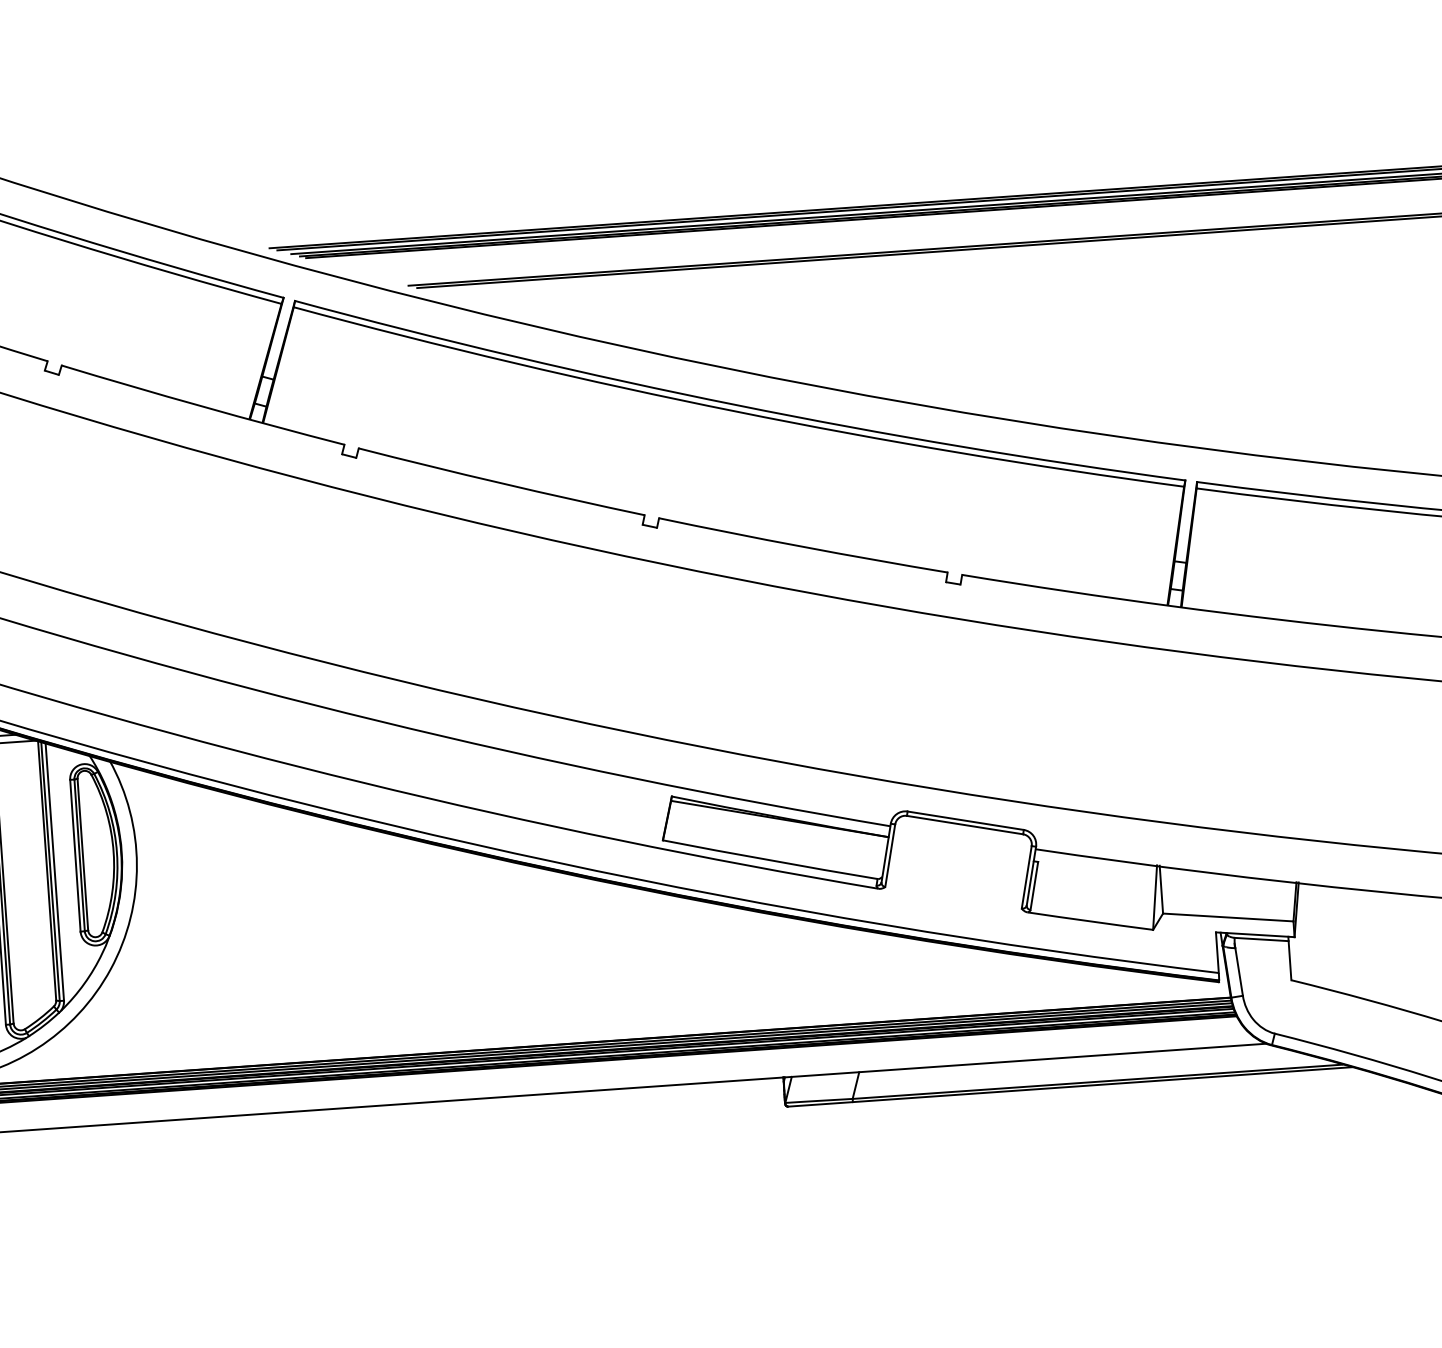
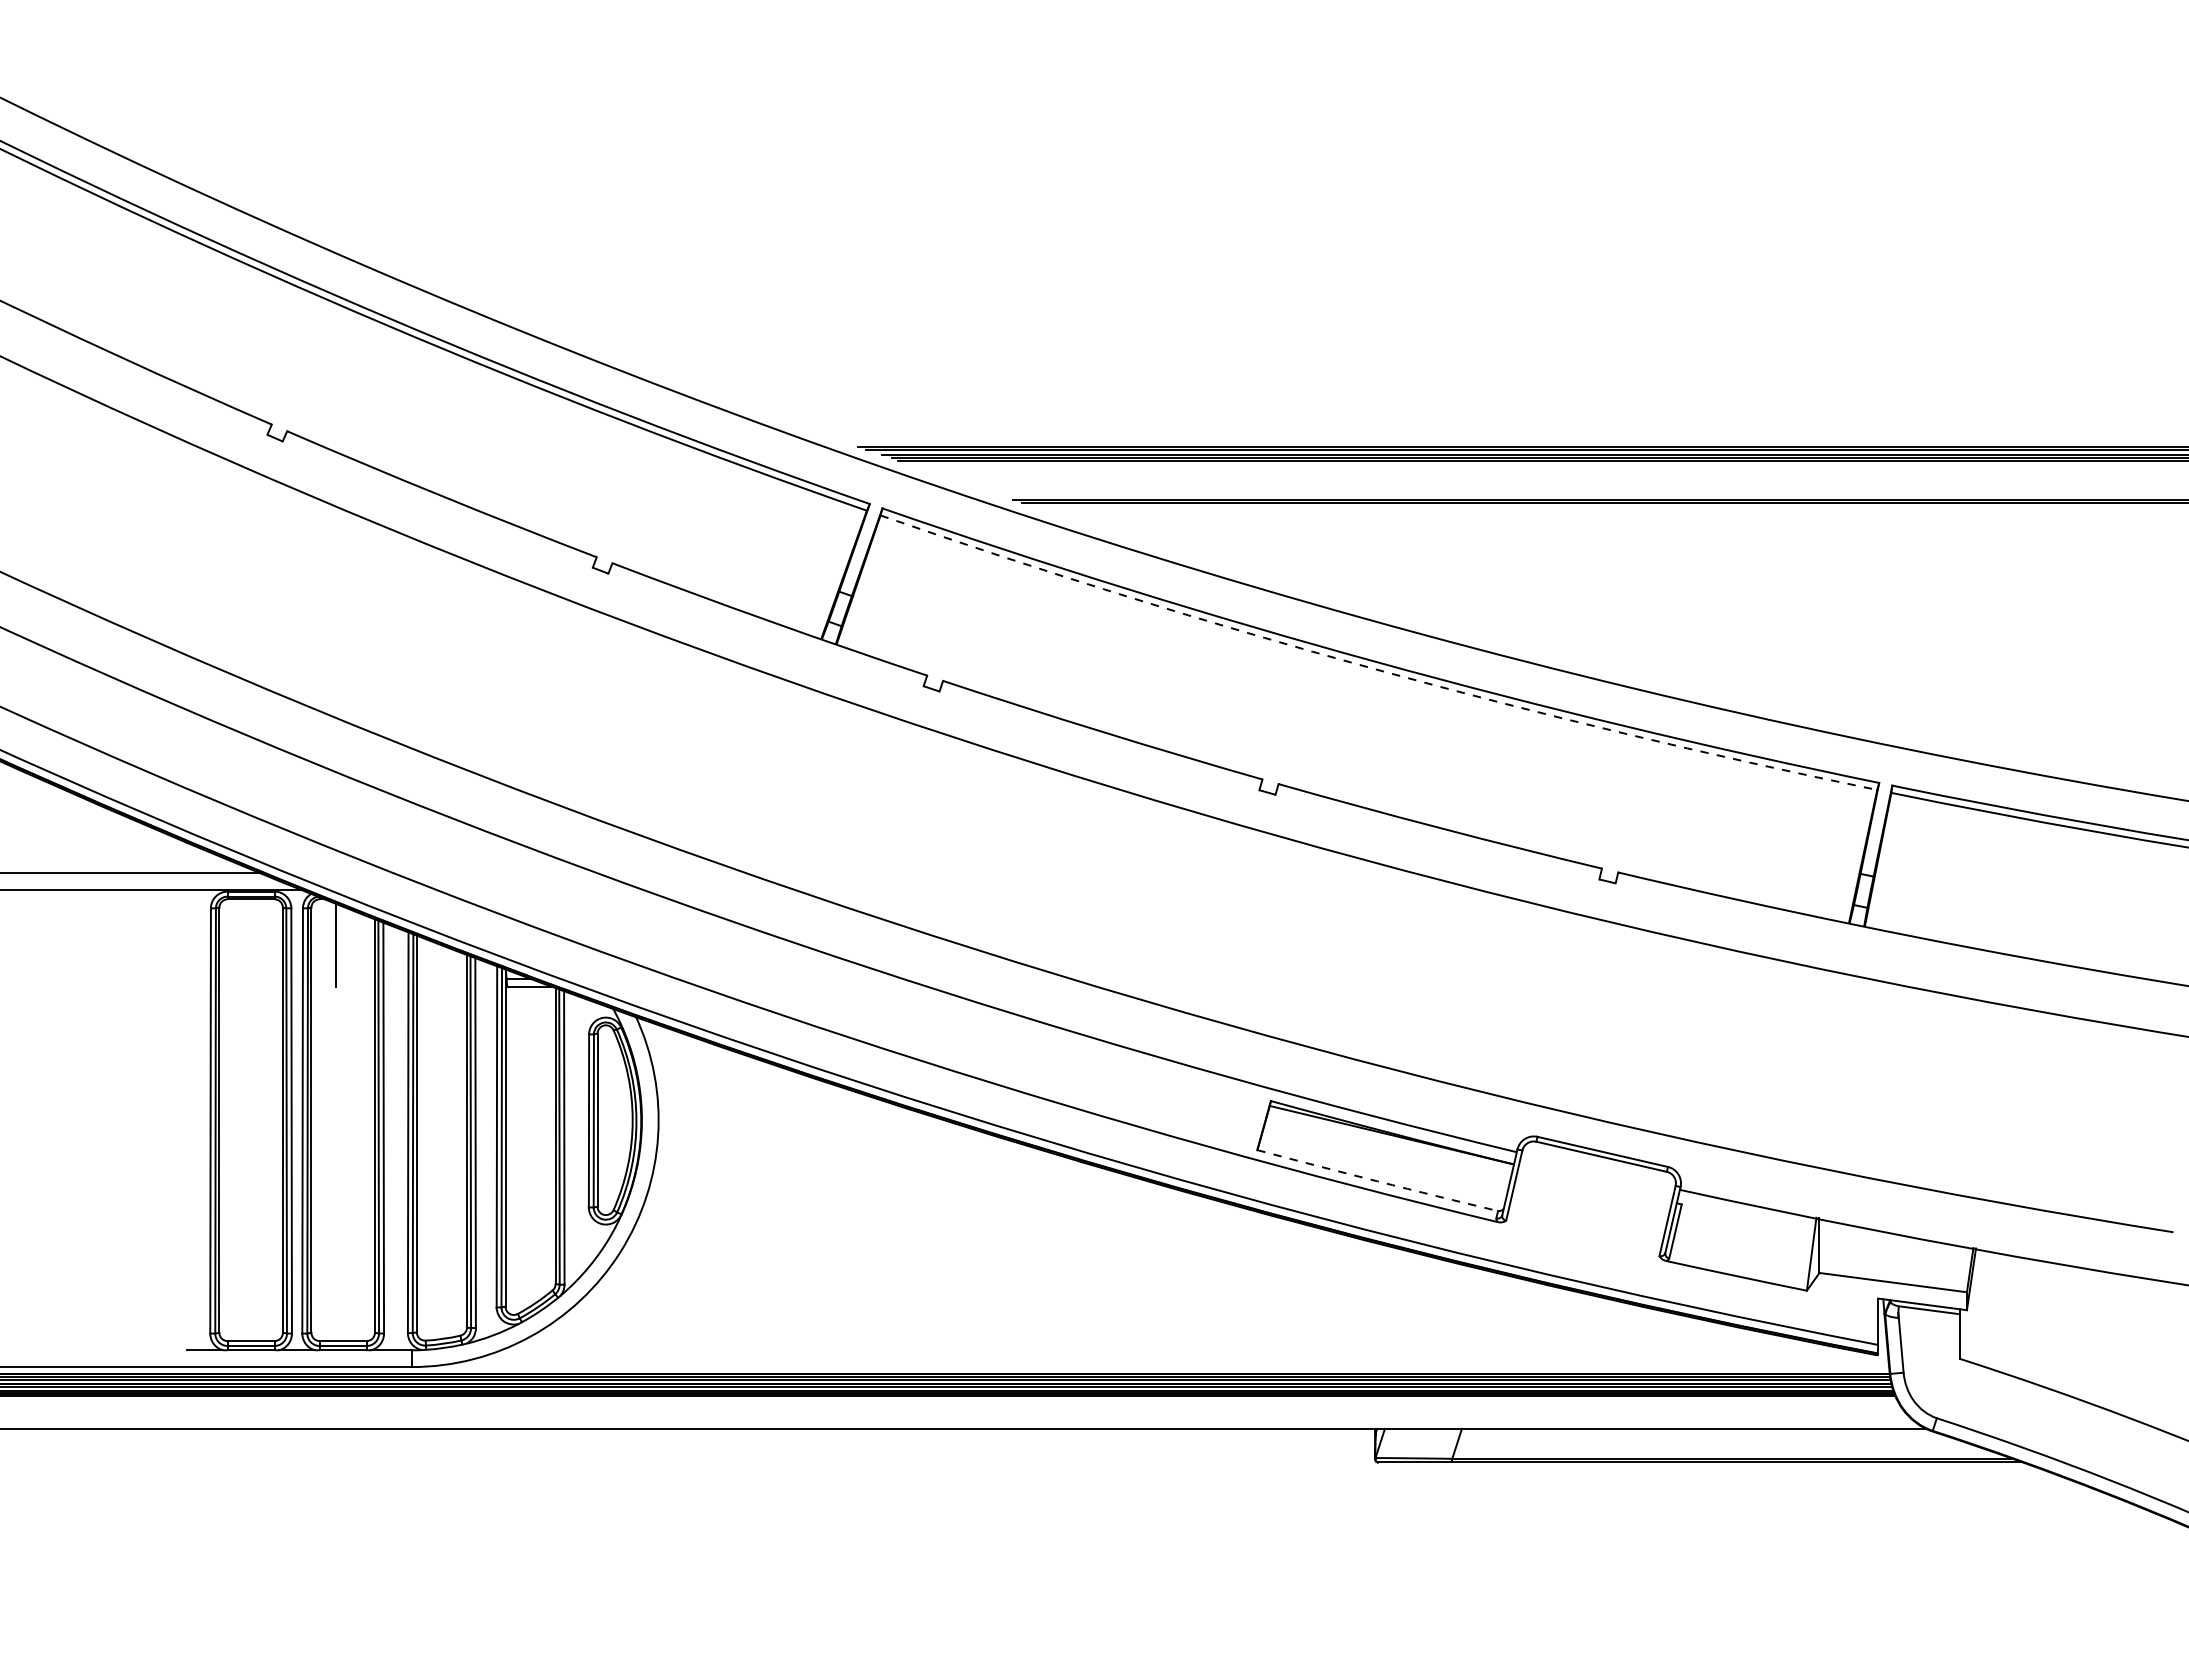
arc: (736, 411) -> (1374, 669), solid -> dashed
arc: (770, 860) -> (1377, 1181), solid -> dashed

